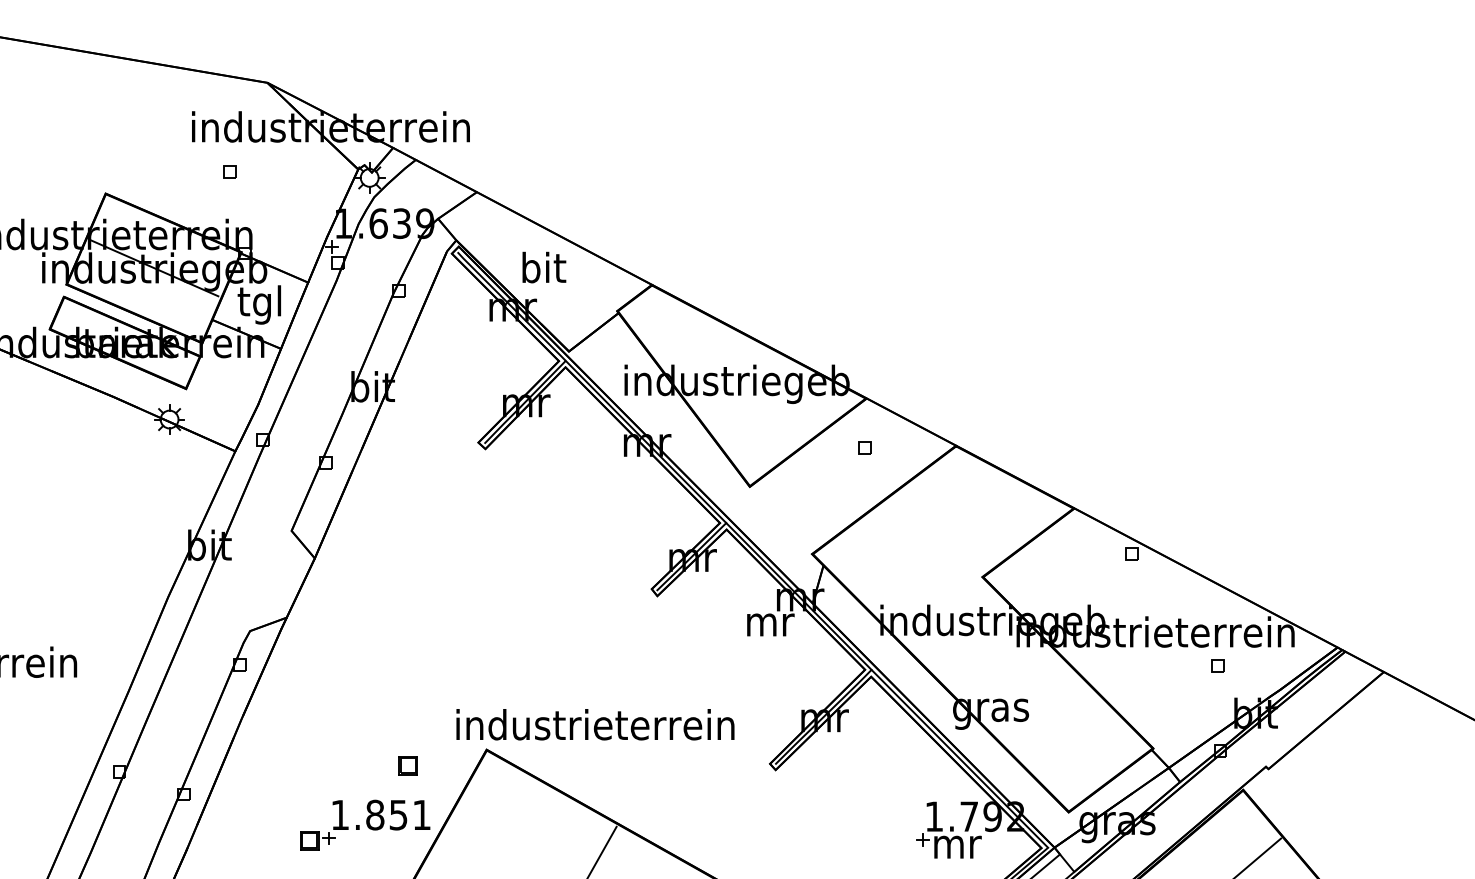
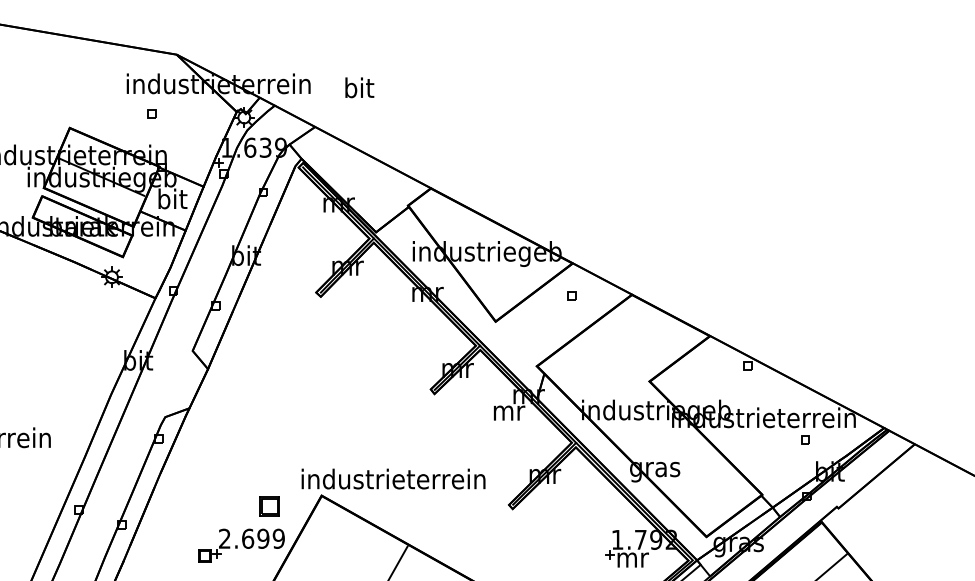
text: (543, 267) -> (359, 87), moved
text: (261, 304) -> (172, 201), tgl -> bit
part: (407, 764) -> (269, 505), size x1.6
text: (380, 814) -> (251, 538), 1.851 -> 2.699

